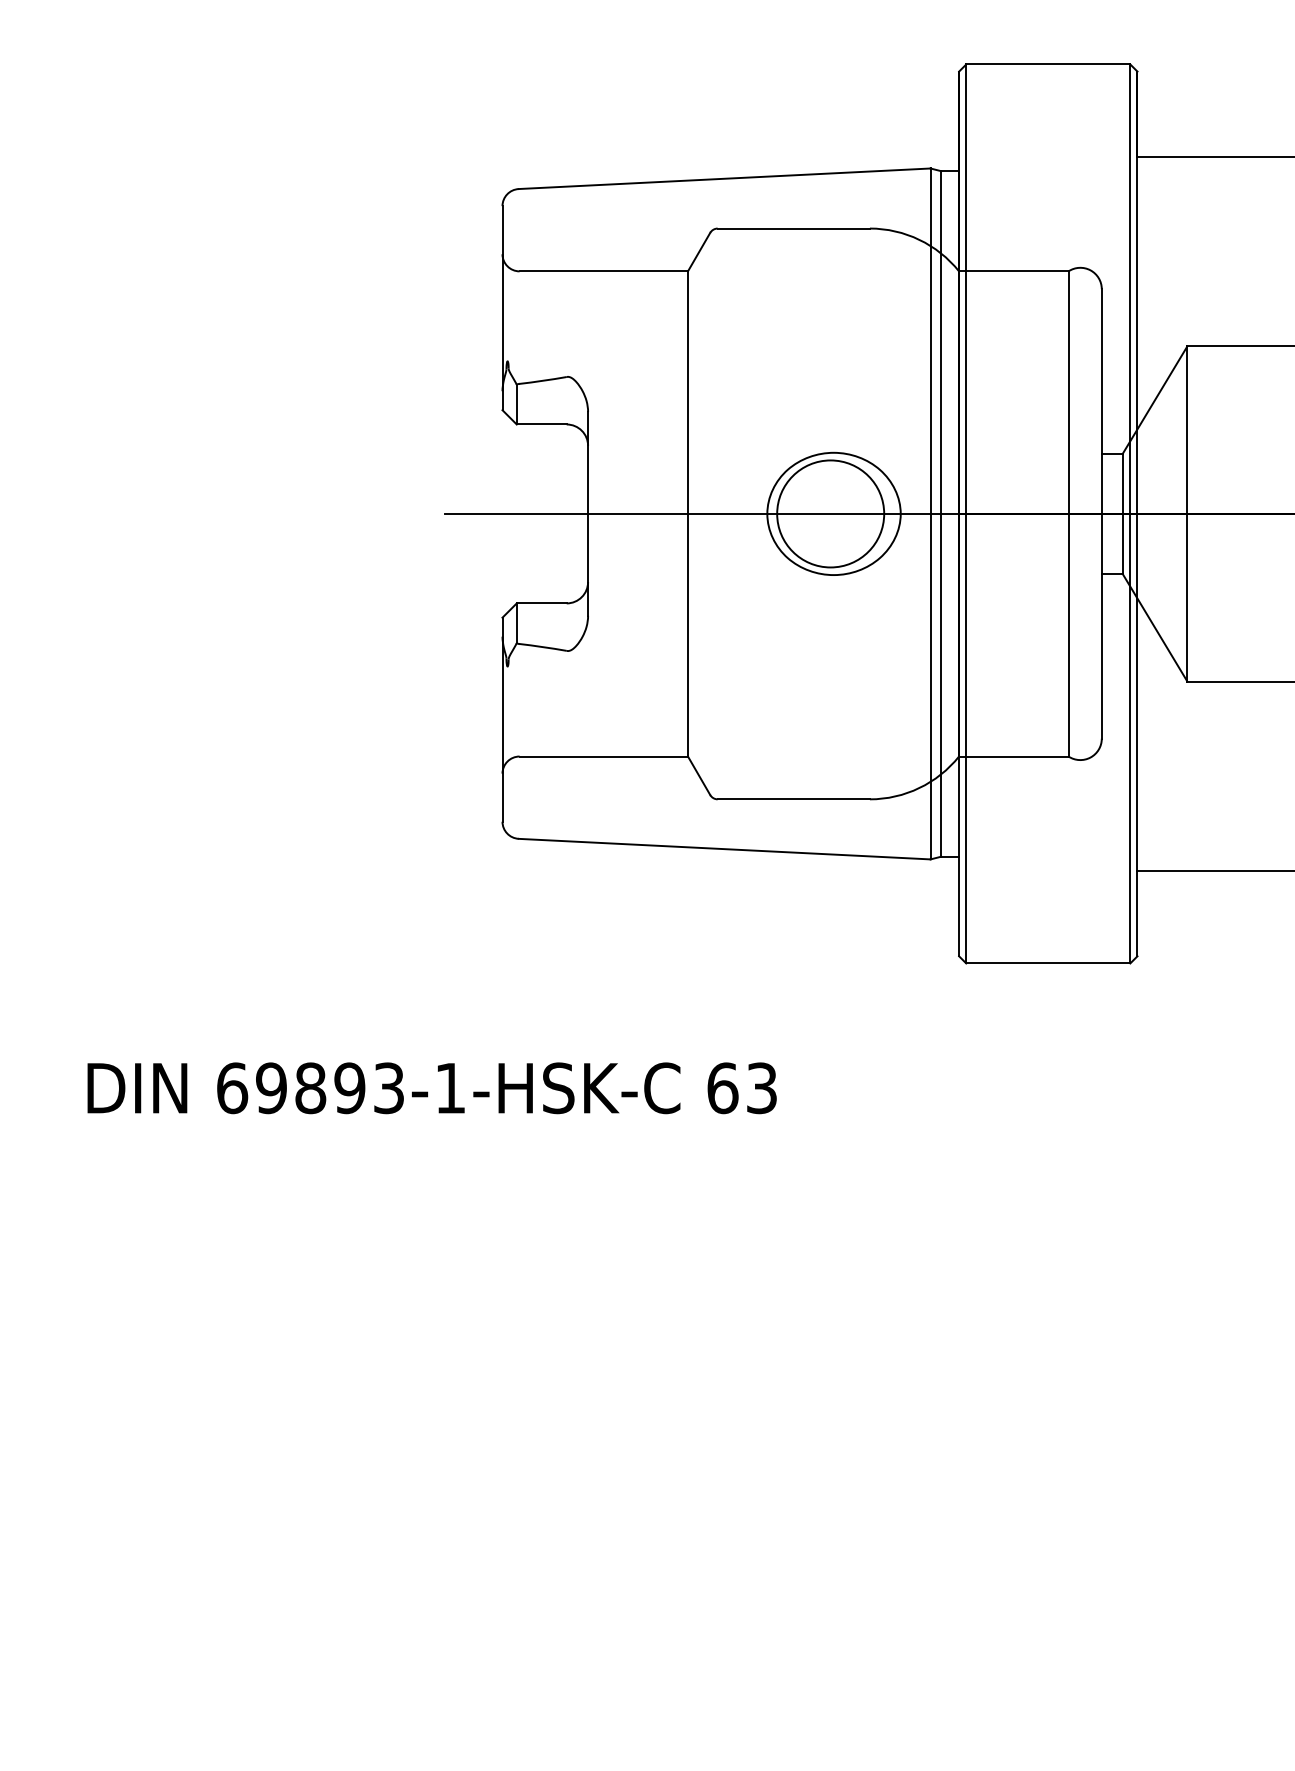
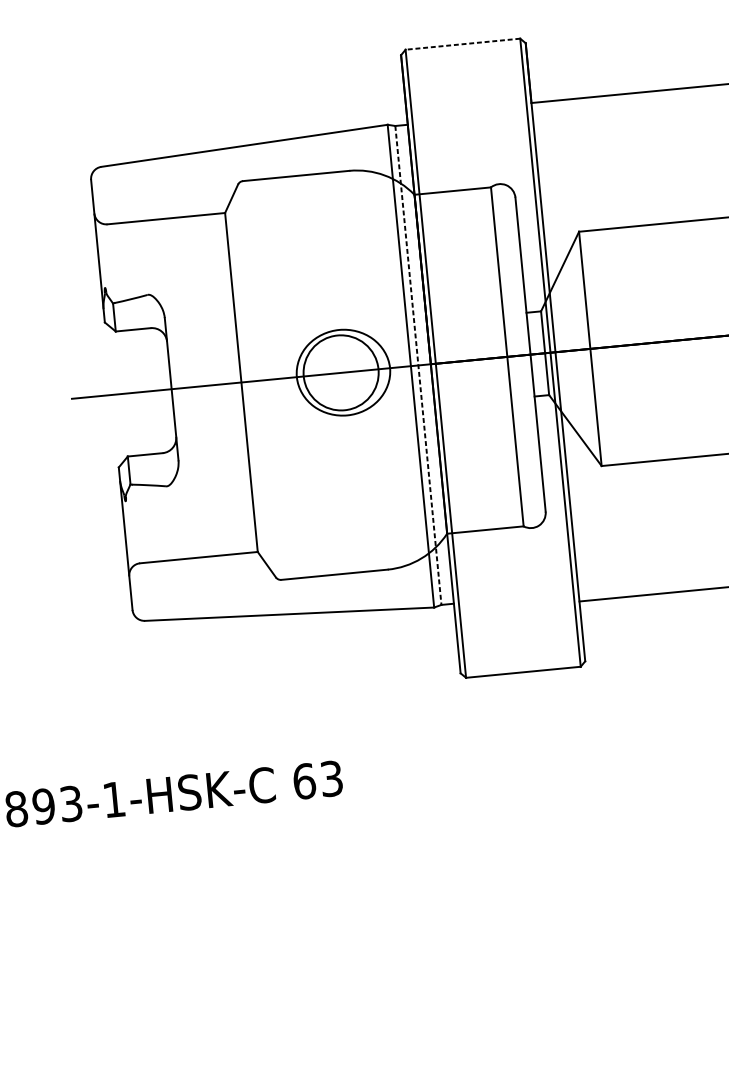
line: (1047, 64) -> (462, 44), solid -> dashed
line: (941, 513) -> (418, 365), solid -> dashed

